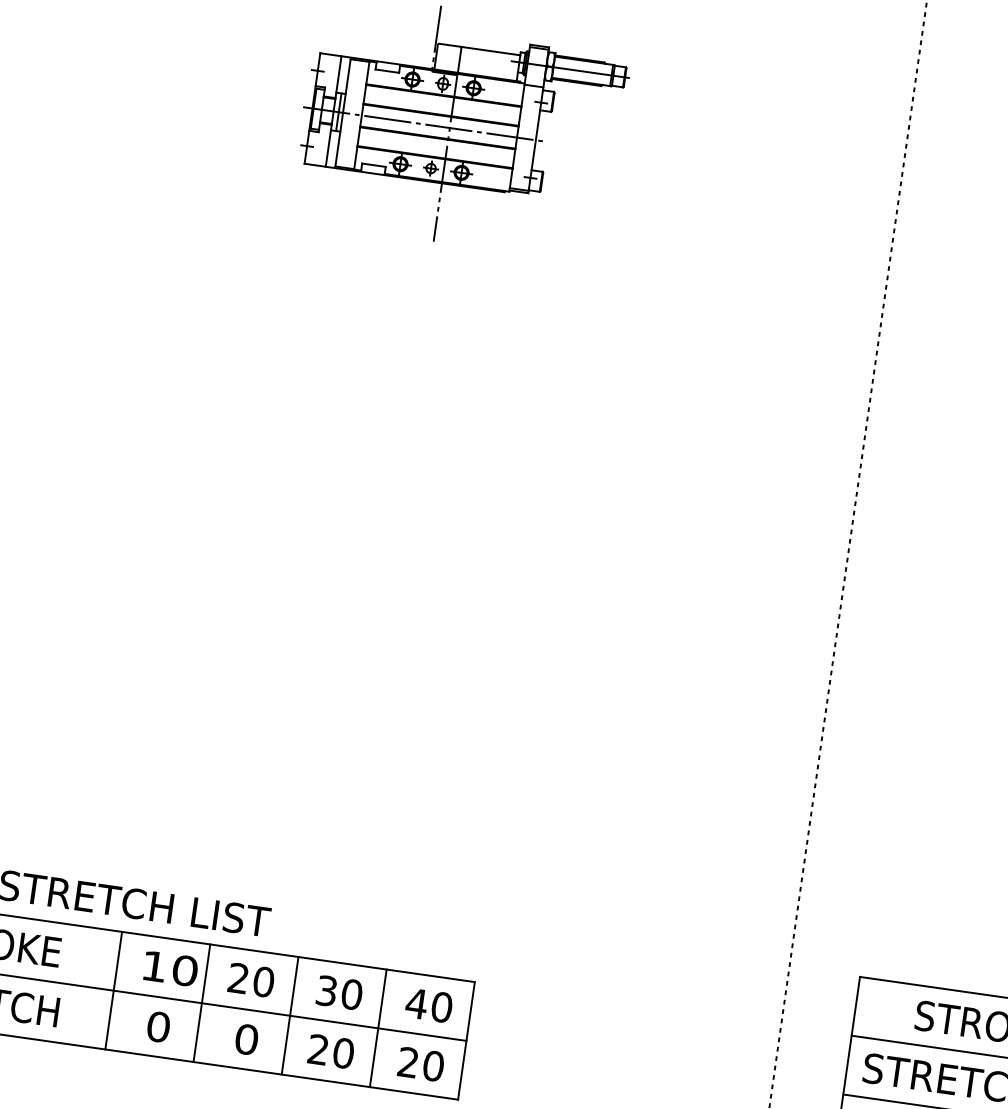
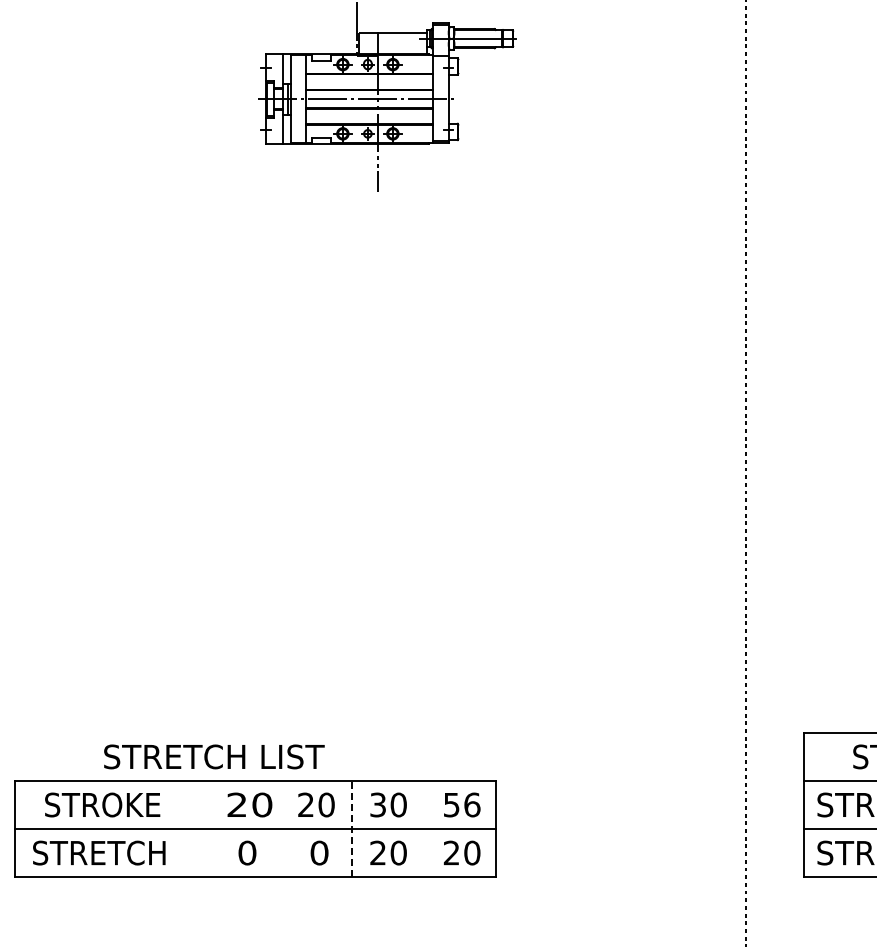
text: (153, 965) -> (236, 804), 10 -> 20
line: (114, 990) -> (207, 828), removed
line: (202, 1002) -> (279, 828), removed
text: (428, 1004) -> (461, 804), 40 -> 56
line: (290, 1015) -> (351, 828), solid -> dashed
line: (378, 1027) -> (423, 828), removed

